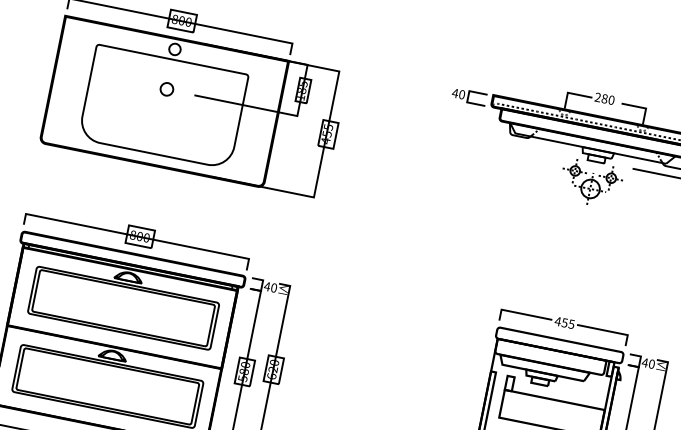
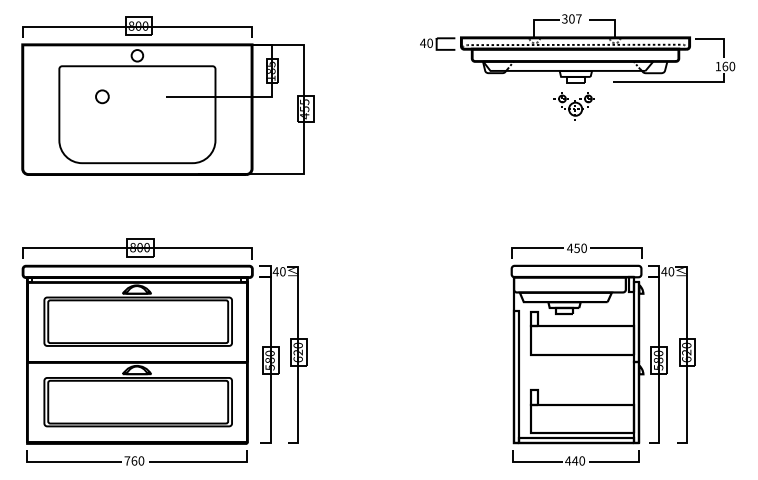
part: (167, 89) -> (102, 96), moved
text: (604, 98) -> (571, 18), 280 -> 307
part: (590, 183) -> (574, 105), size x0.7
text: (571, 323) -> (583, 247), 455 -> 450

